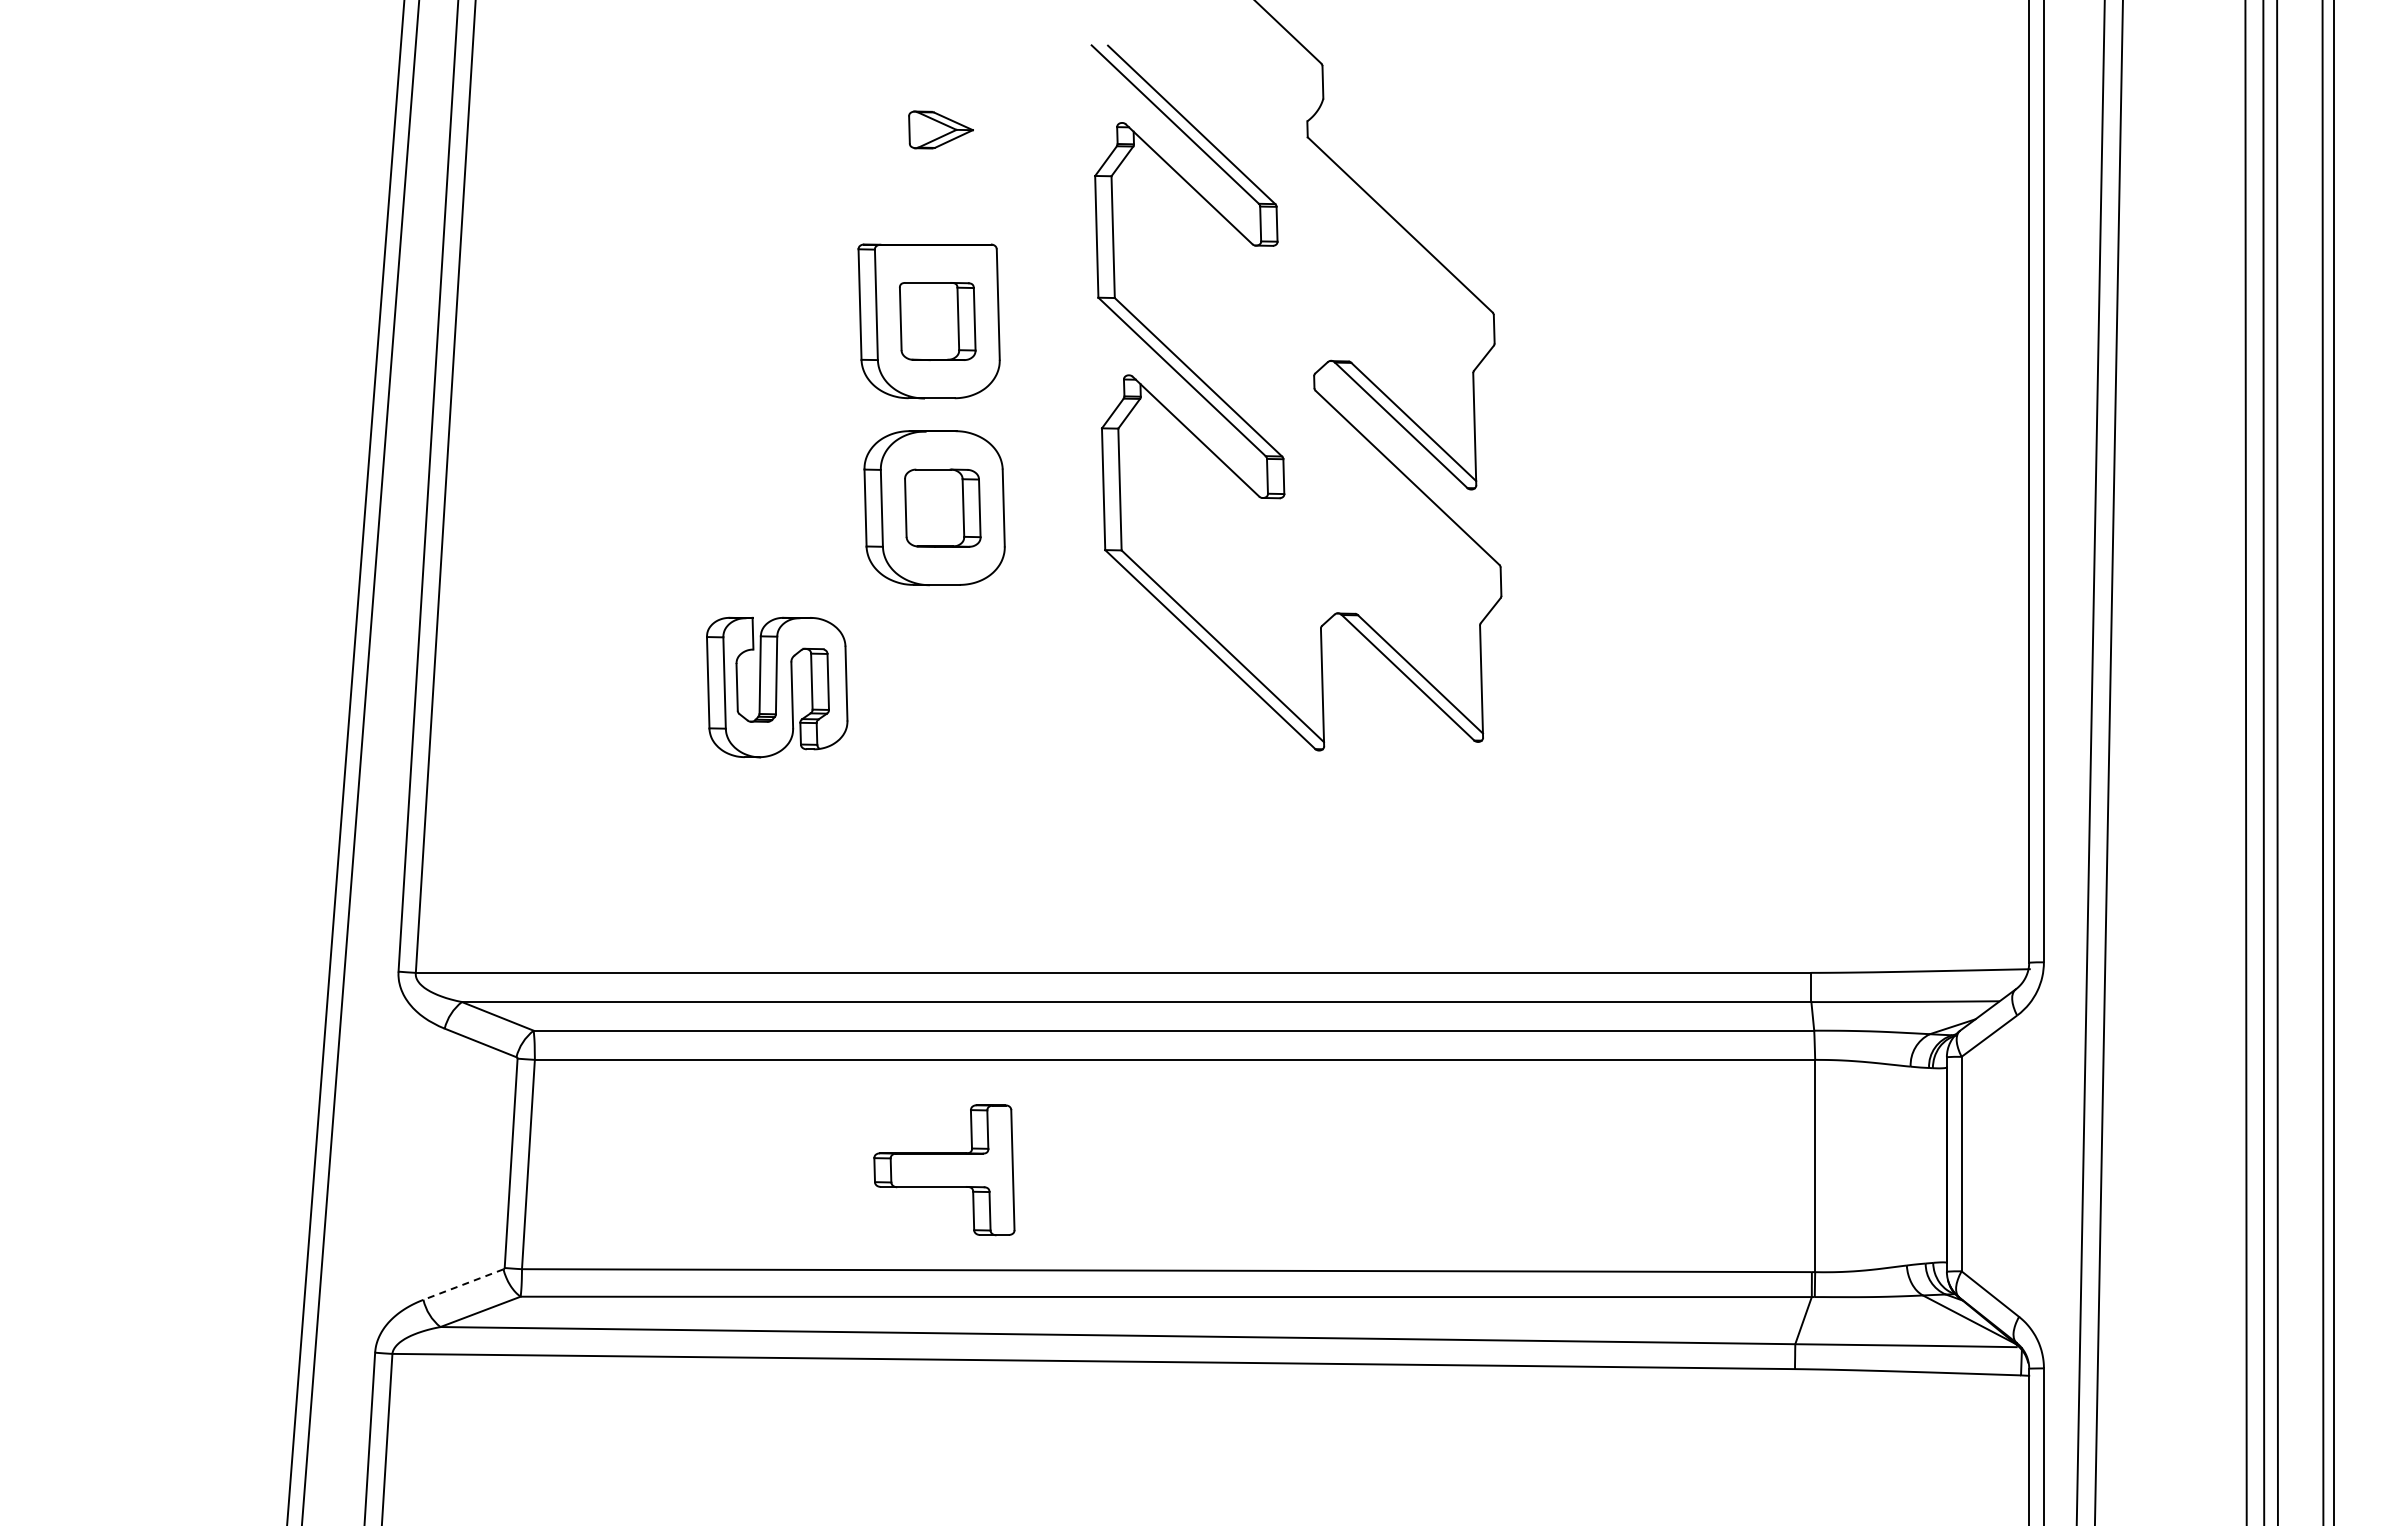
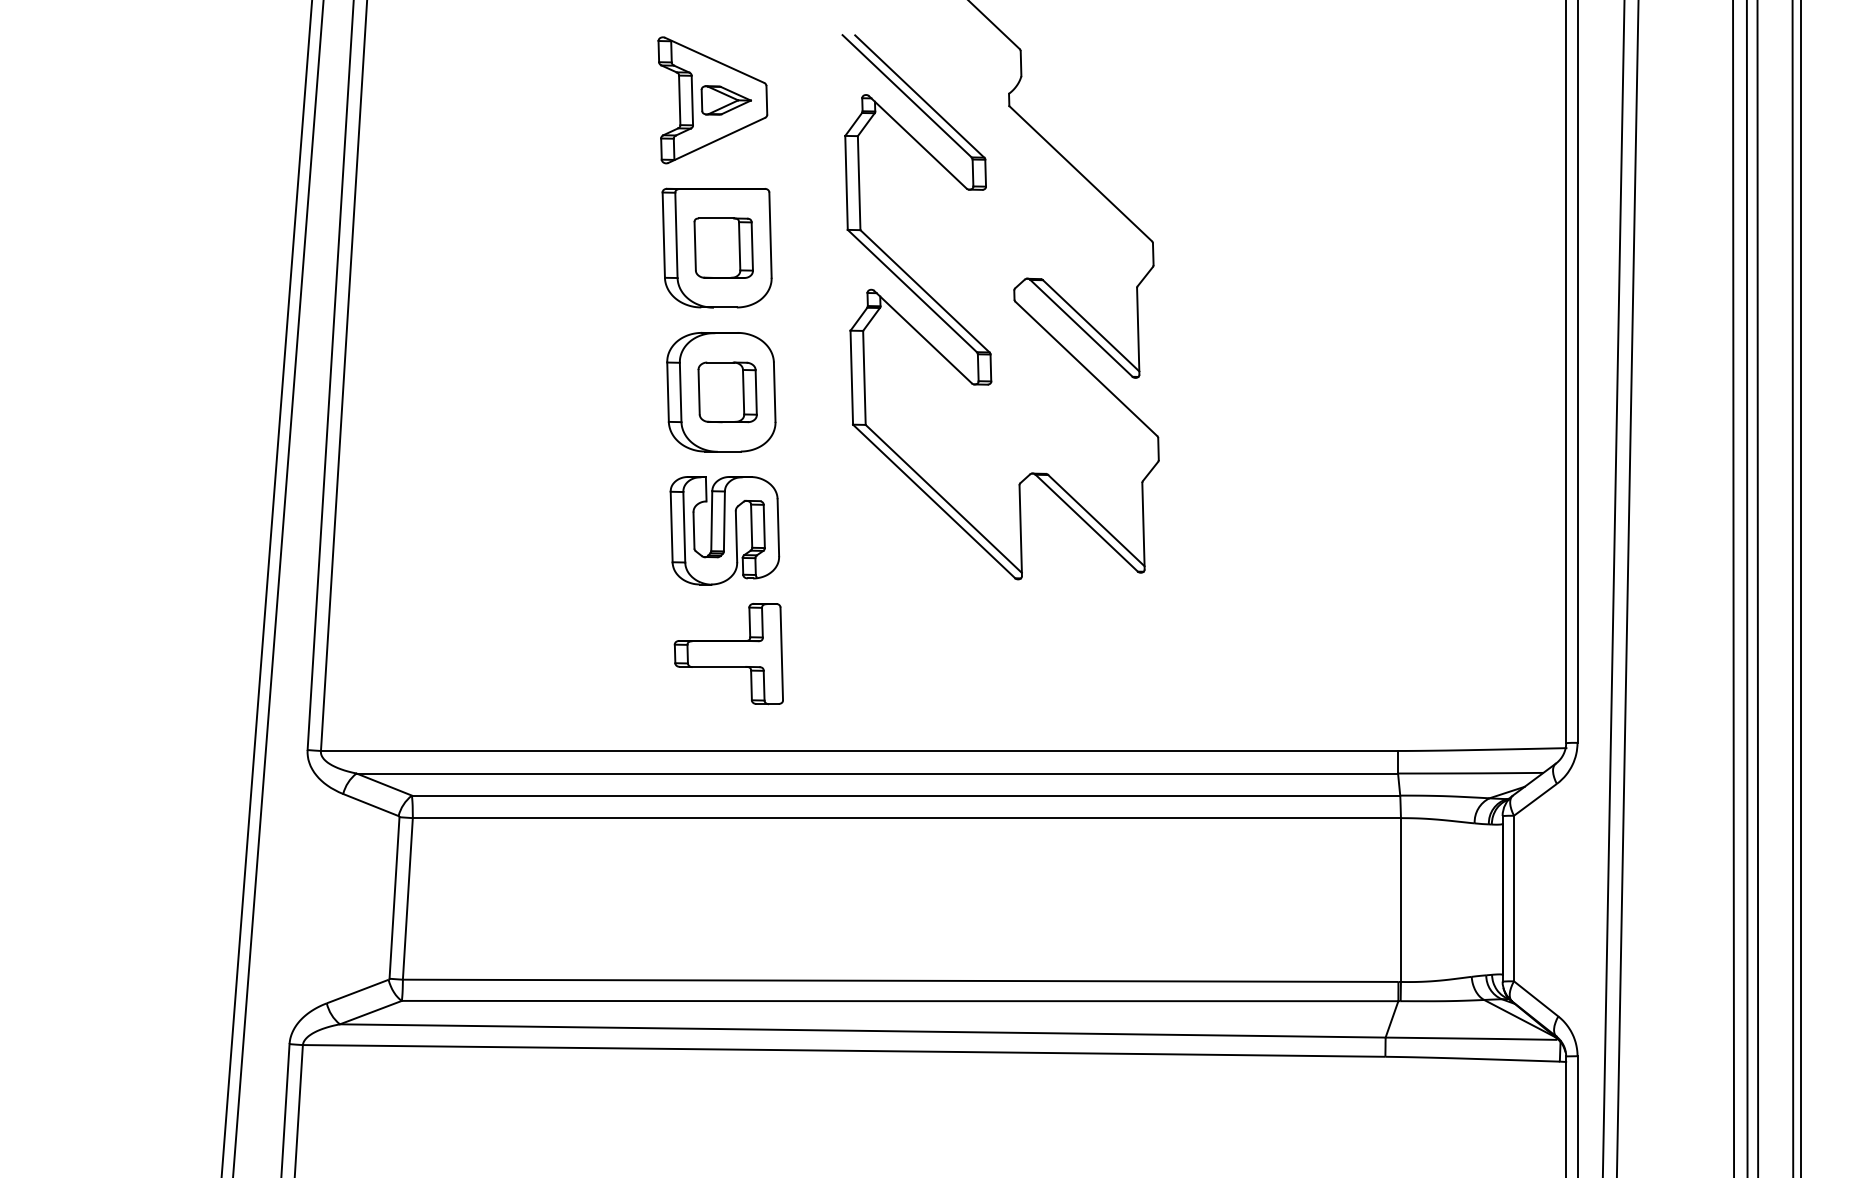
part: (923, 129) -> (712, 100), added
part: (777, 687) -> (725, 530), moved
part: (944, 1170) -> (728, 654), moved
line: (463, 1284) -> (357, 991), dashed -> solid

